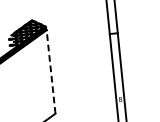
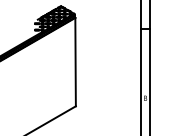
line: (50, 71) -> (75, 61), dashed -> solid

